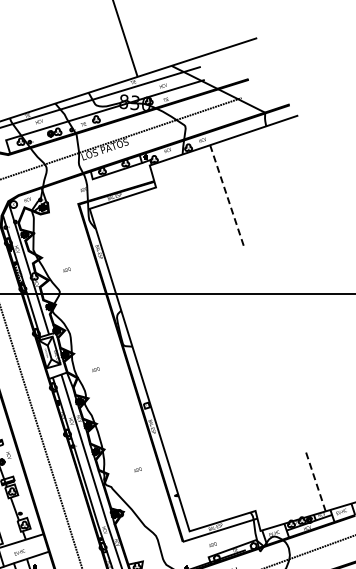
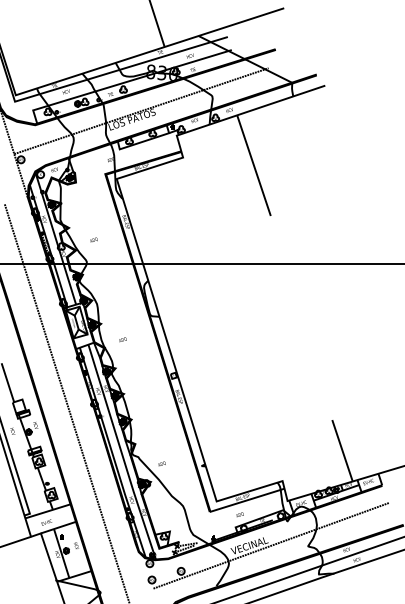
line: (227, 196) -> (254, 166), dashed -> solid
text: (137, 469) -> (161, 463), moved
line: (315, 480) -> (342, 450), dashed -> solid

